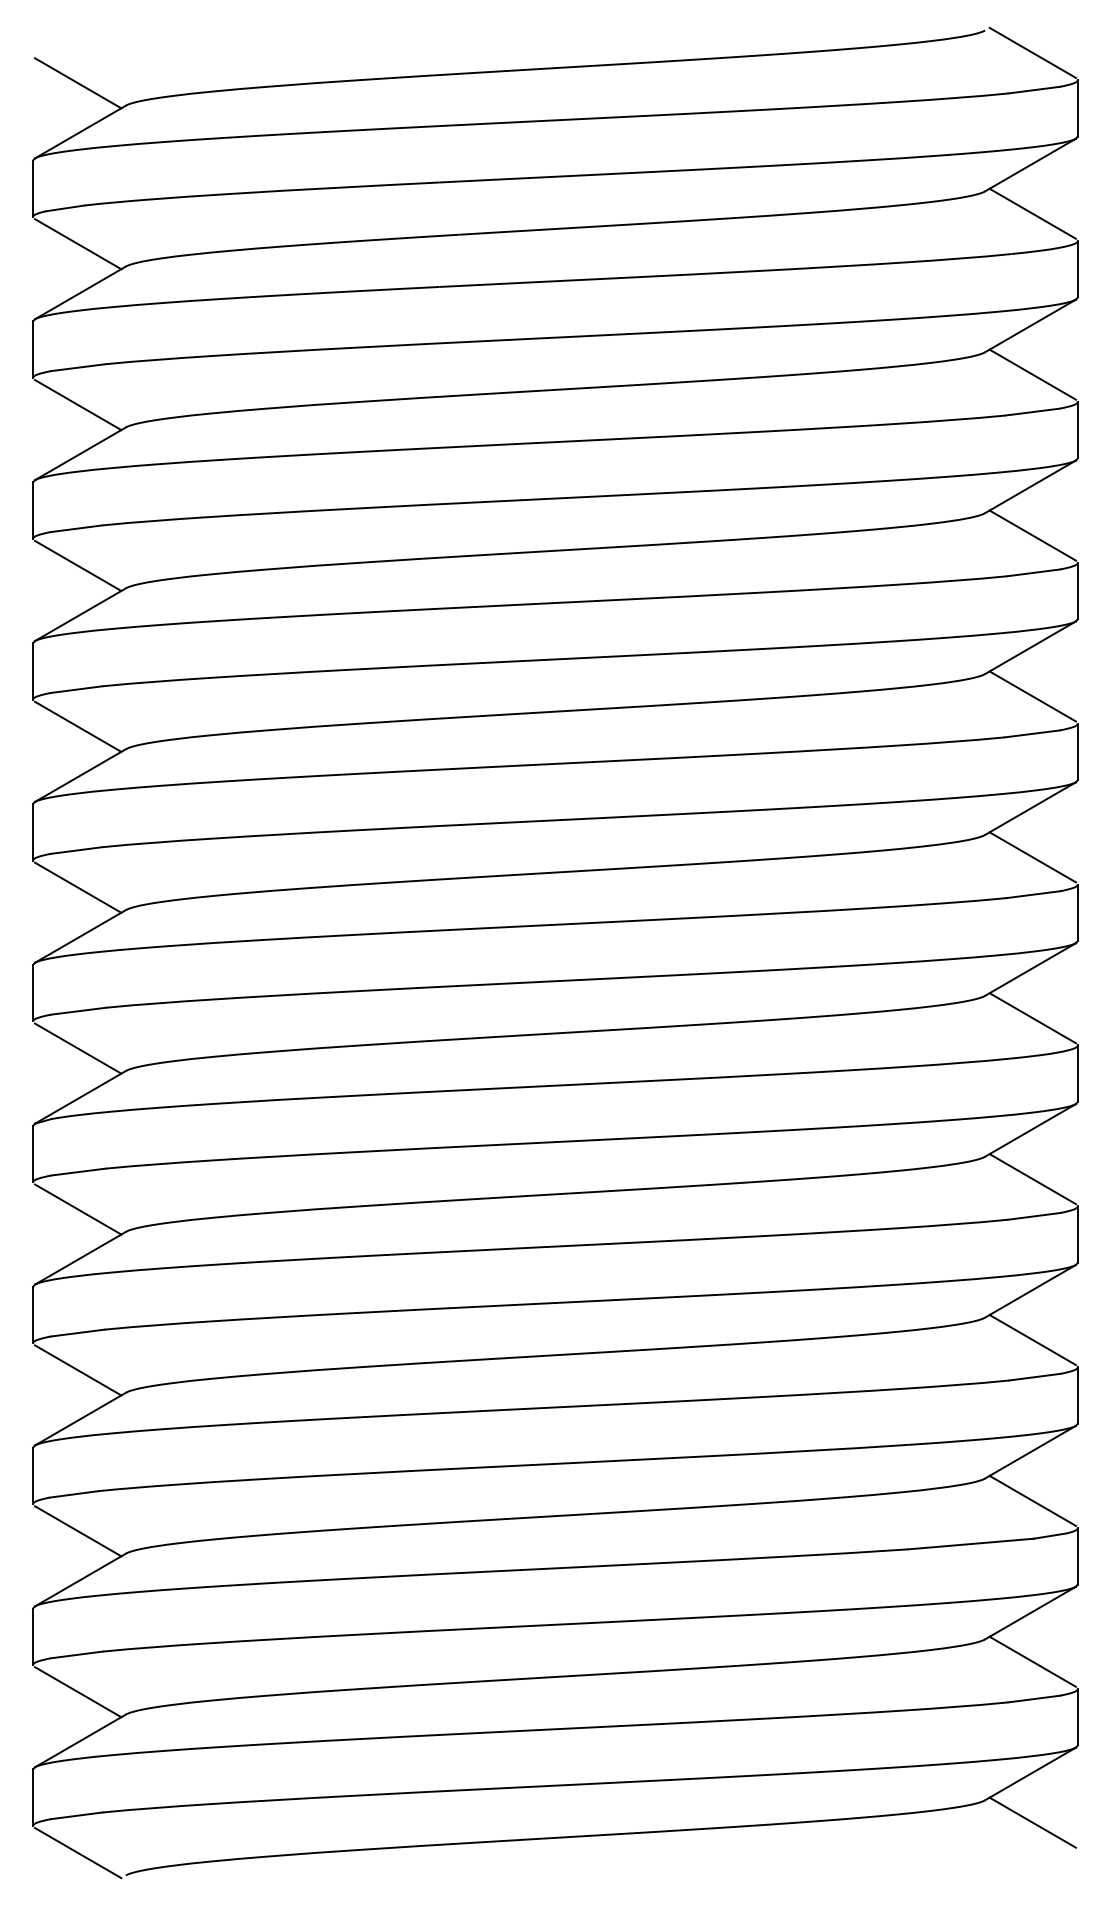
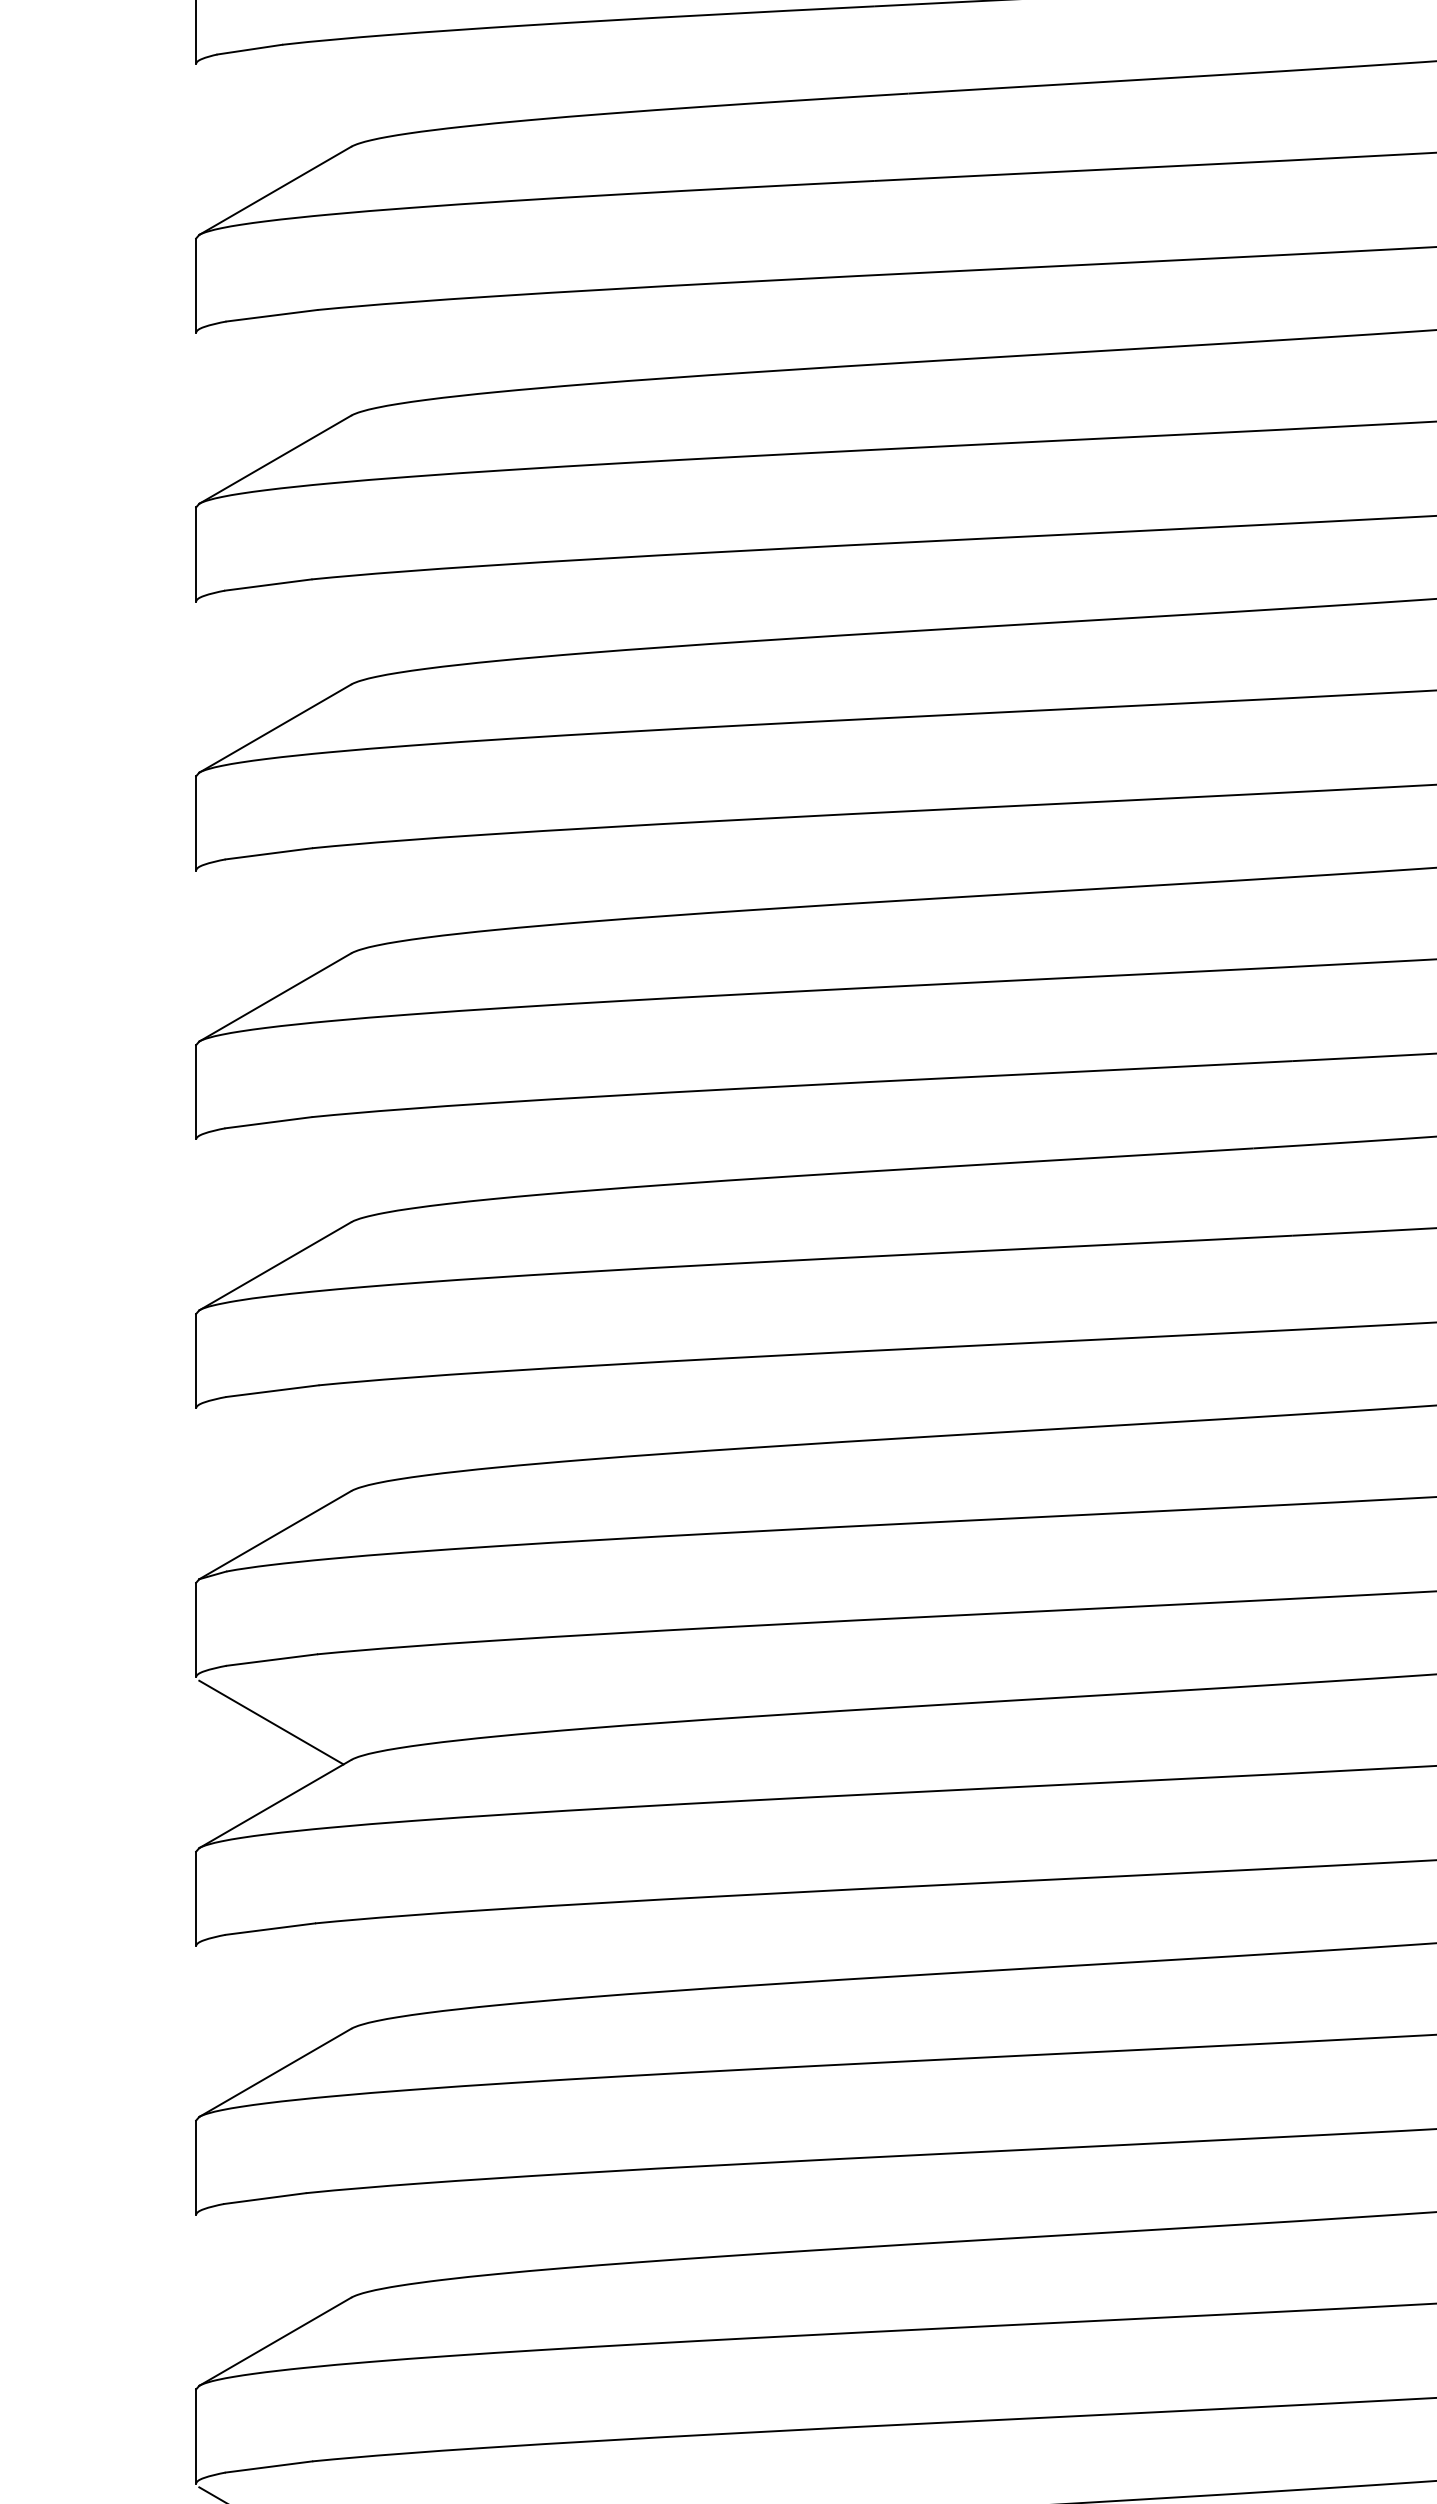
line: (78, 244) -> (271, 109), removed
line: (78, 405) -> (271, 379), removed
line: (78, 565) -> (271, 646), removed
line: (78, 726) -> (271, 915), removed
line: (78, 887) -> (271, 1184), removed
line: (78, 1048) -> (271, 1453), removed
line: (78, 1370) -> (271, 1991), removed
line: (78, 1531) -> (271, 2260), removed

